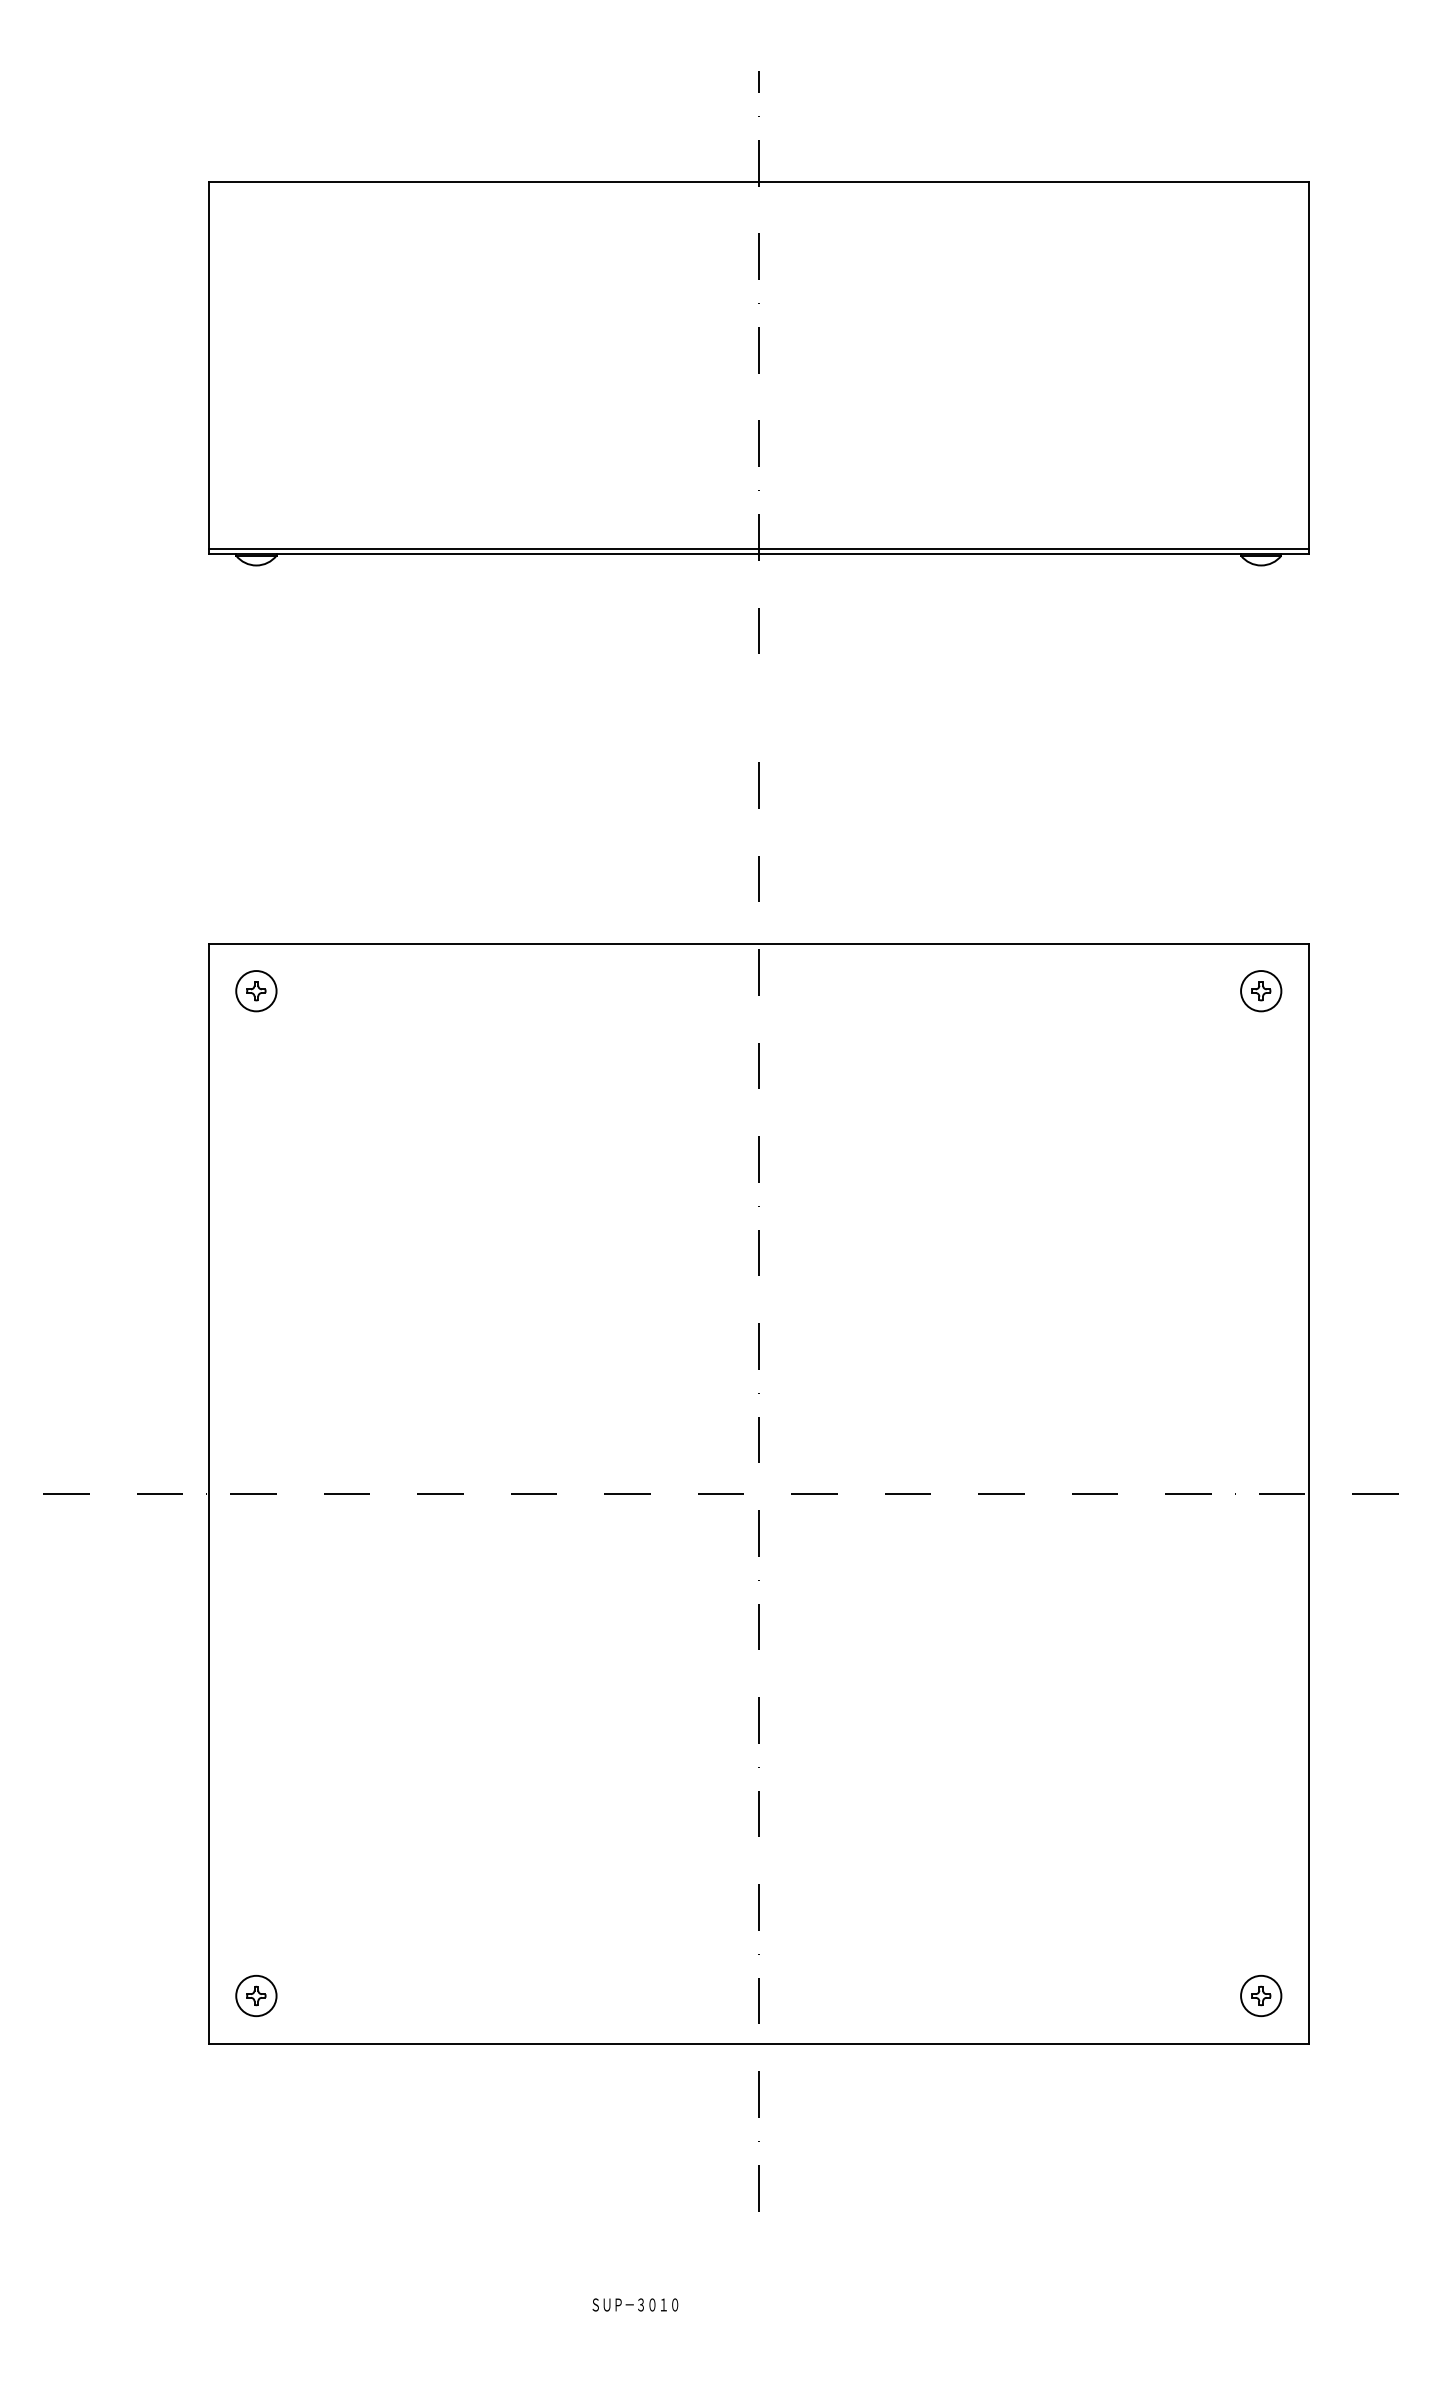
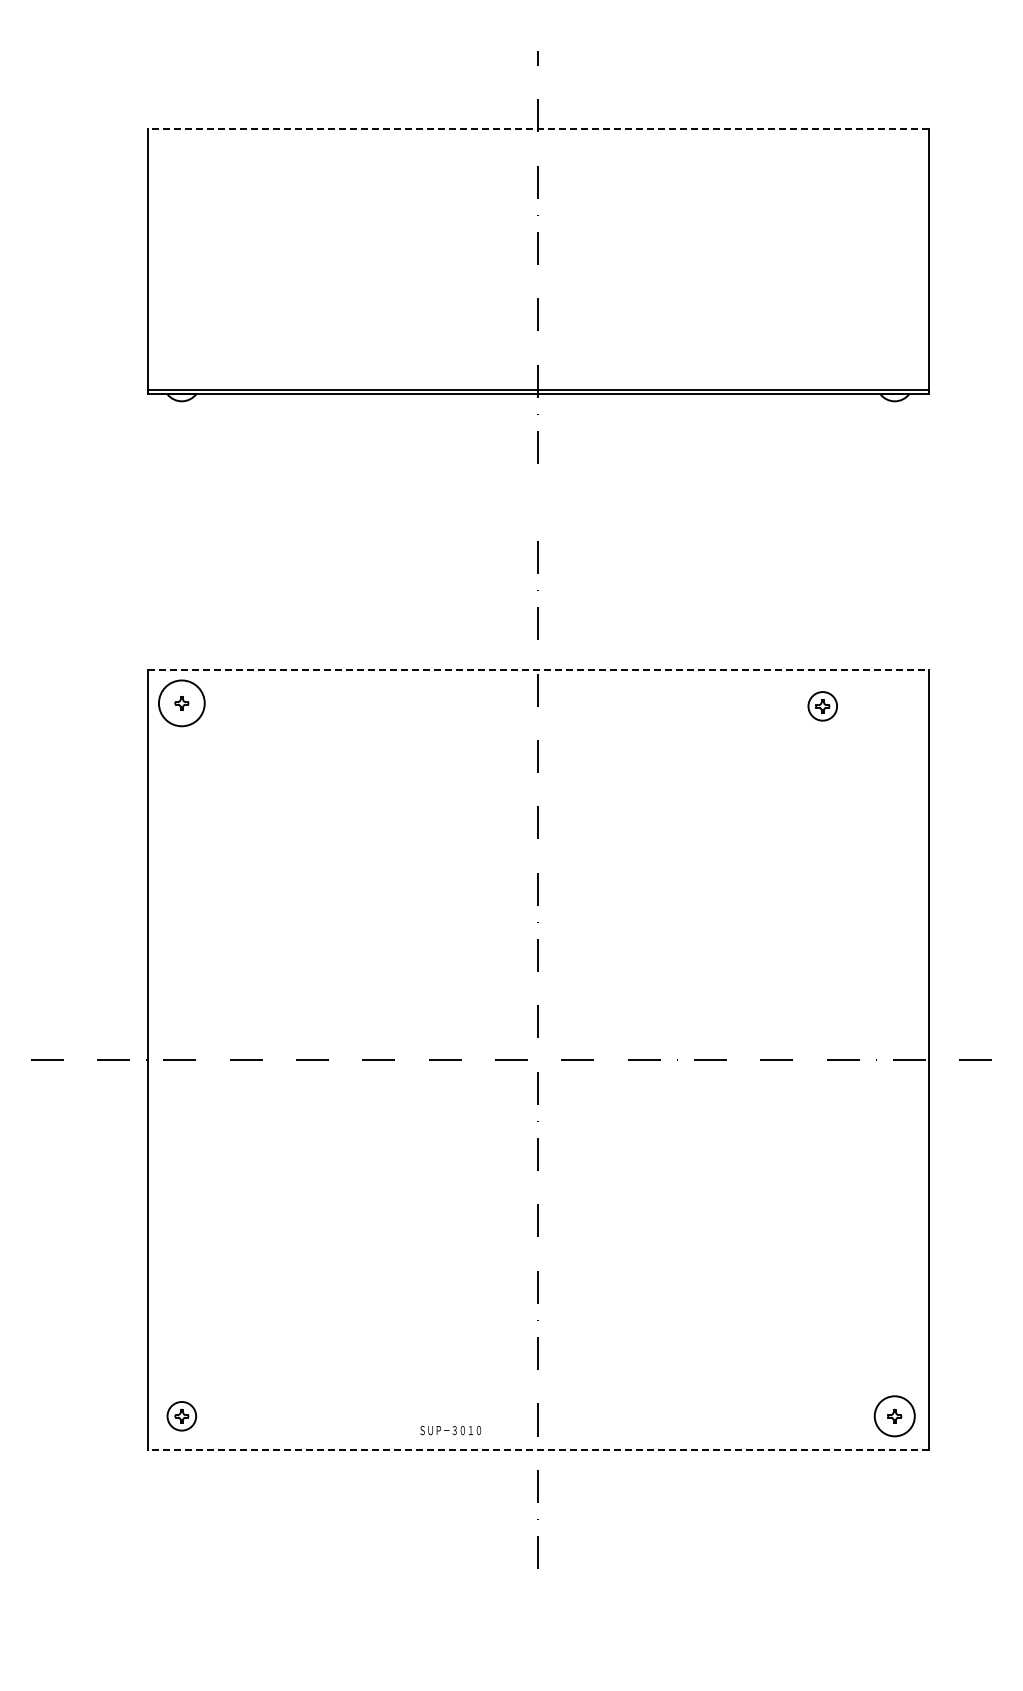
line: (757, 182) -> (537, 129), solid -> dashed
line: (759, 943) -> (538, 669), solid -> dashed
circle: (255, 991) -> (181, 703), size x1.6
part: (1260, 991) -> (822, 706), moved
circle: (1260, 1996) -> (894, 1416), size x1.4
line: (757, 2044) -> (537, 1450), solid -> dashed
text: (635, 2304) -> (450, 1430), moved

